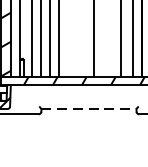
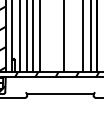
line: (89, 109) -> (60, 94), dashed -> solid

